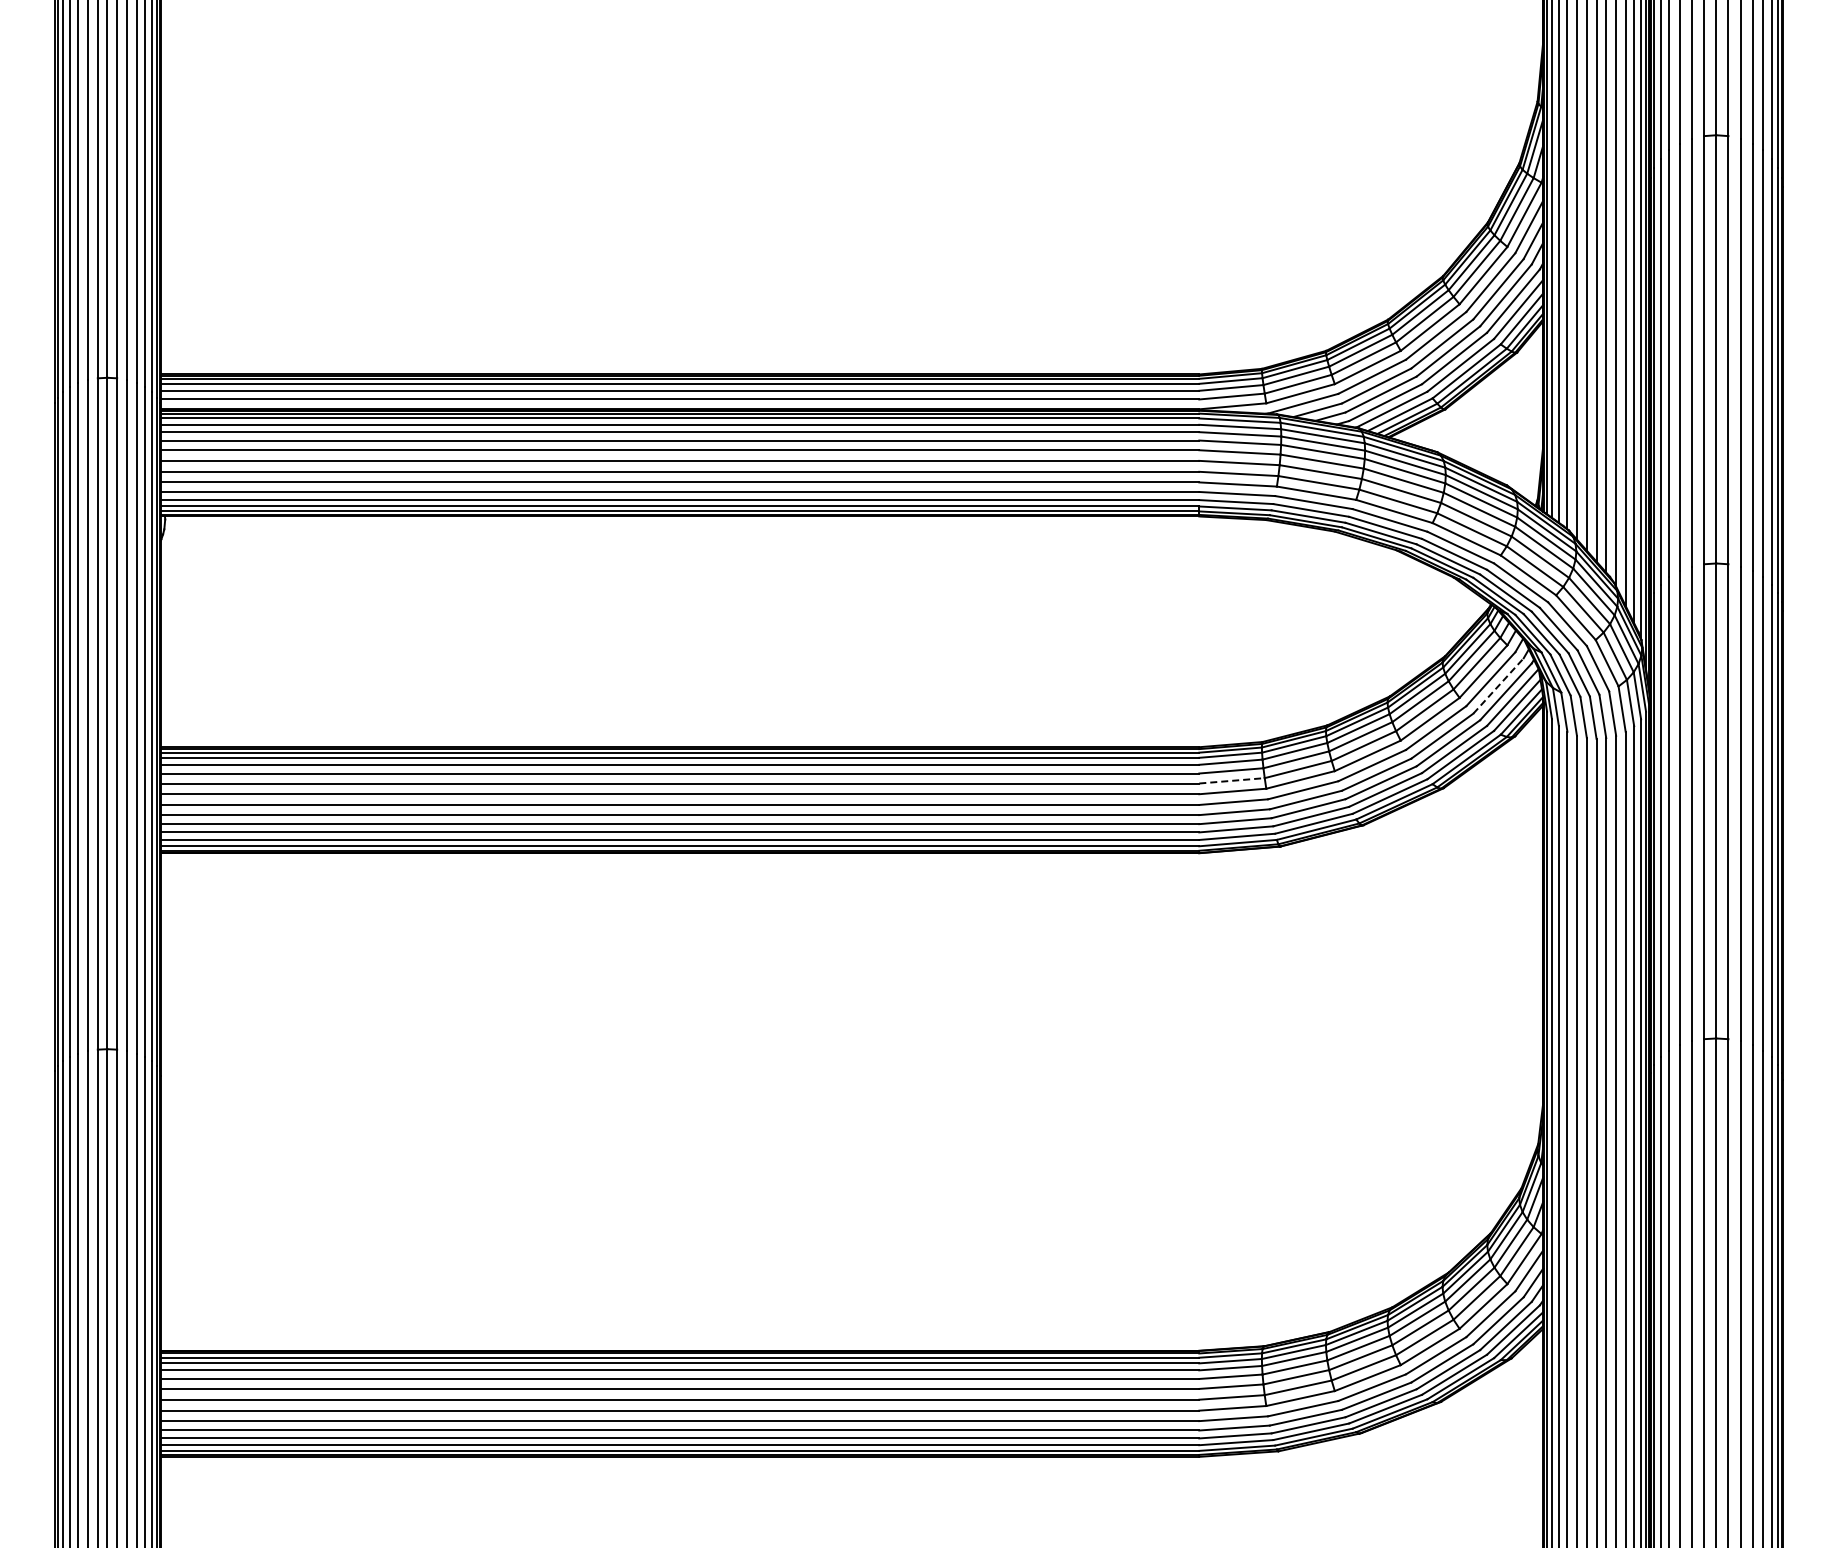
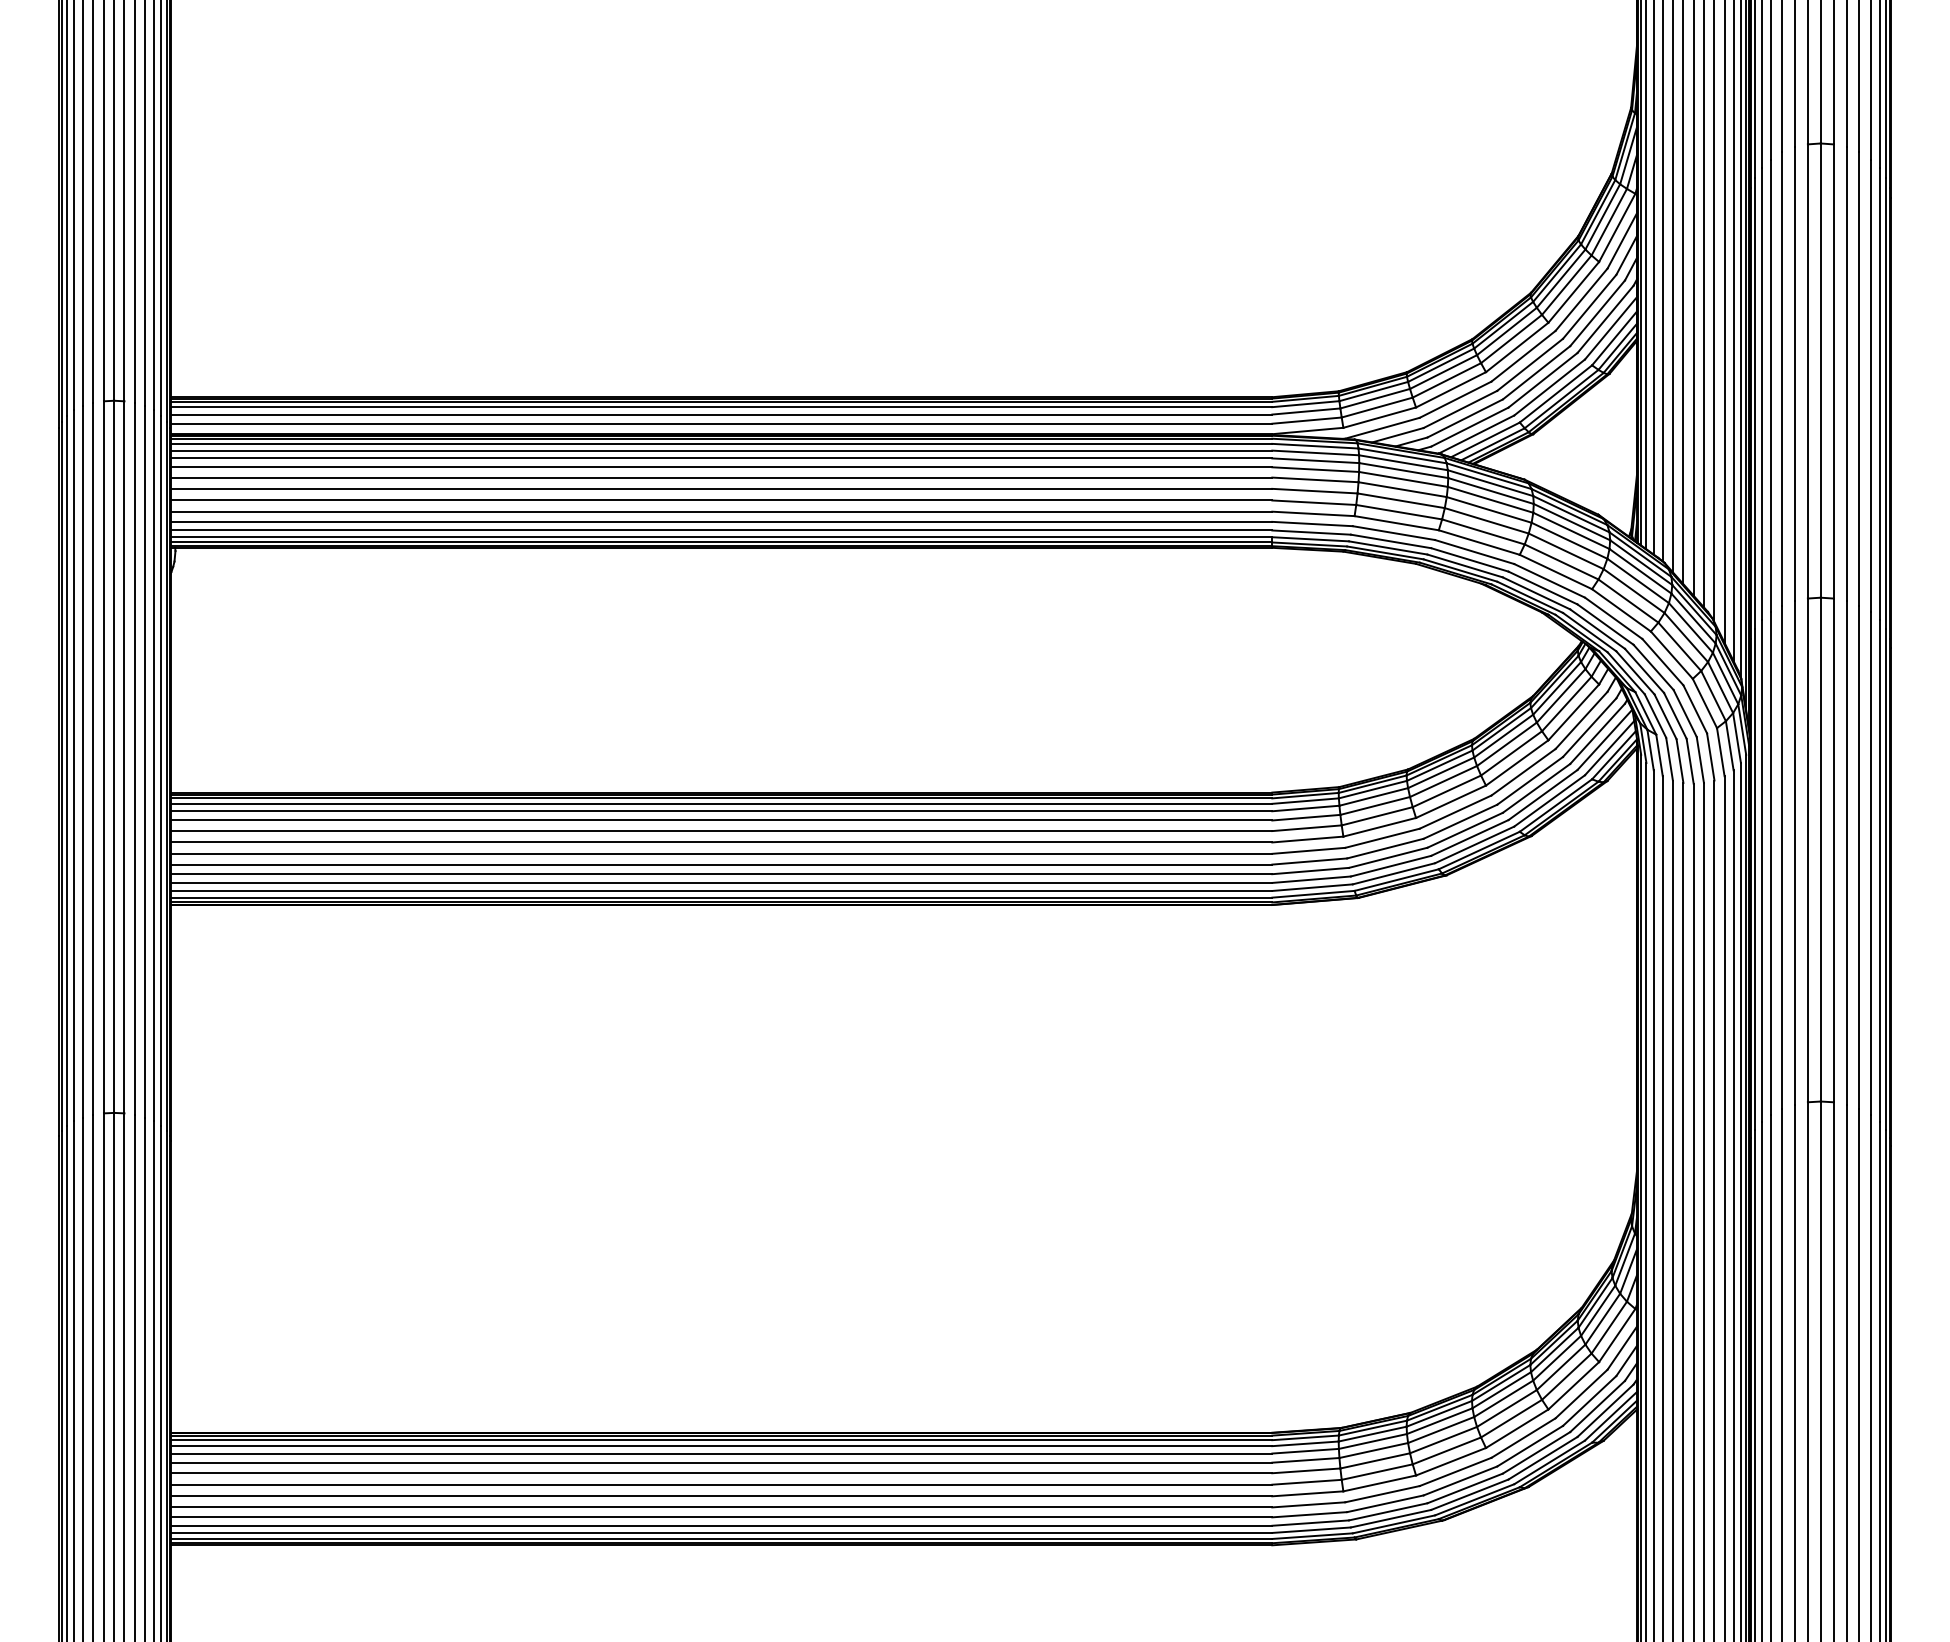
line: (1498, 685) -> (1589, 727), dashed -> solid
line: (1232, 780) -> (1307, 827), dashed -> solid

